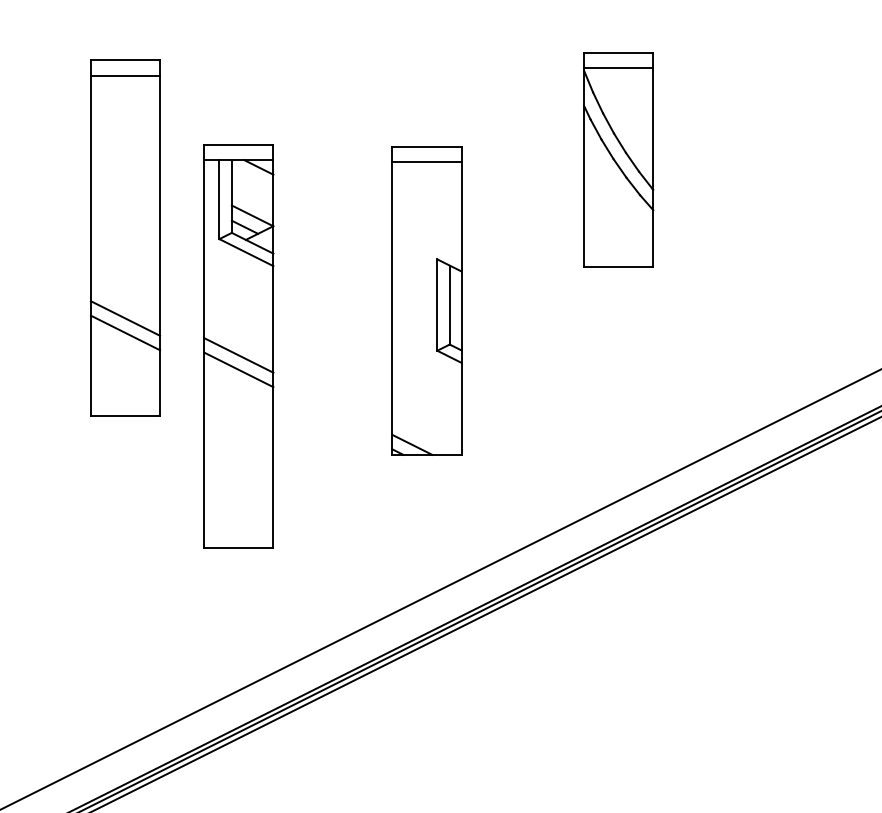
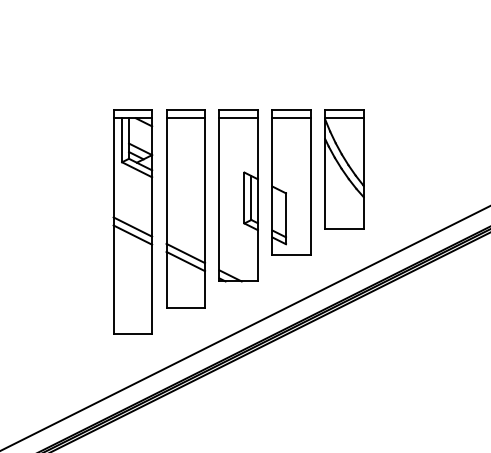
part: (618, 160) -> (344, 169), moved
part: (124, 237) -> (185, 208), moved
part: (426, 300) -> (238, 195), moved
part: (523, 327) -> (291, 182), added
part: (238, 345) -> (132, 221), moved

